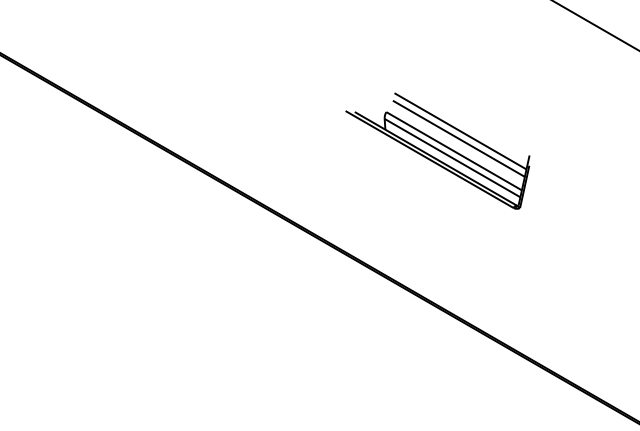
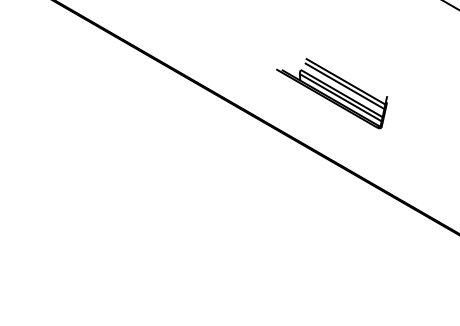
part: (437, 151) -> (331, 93), moved

